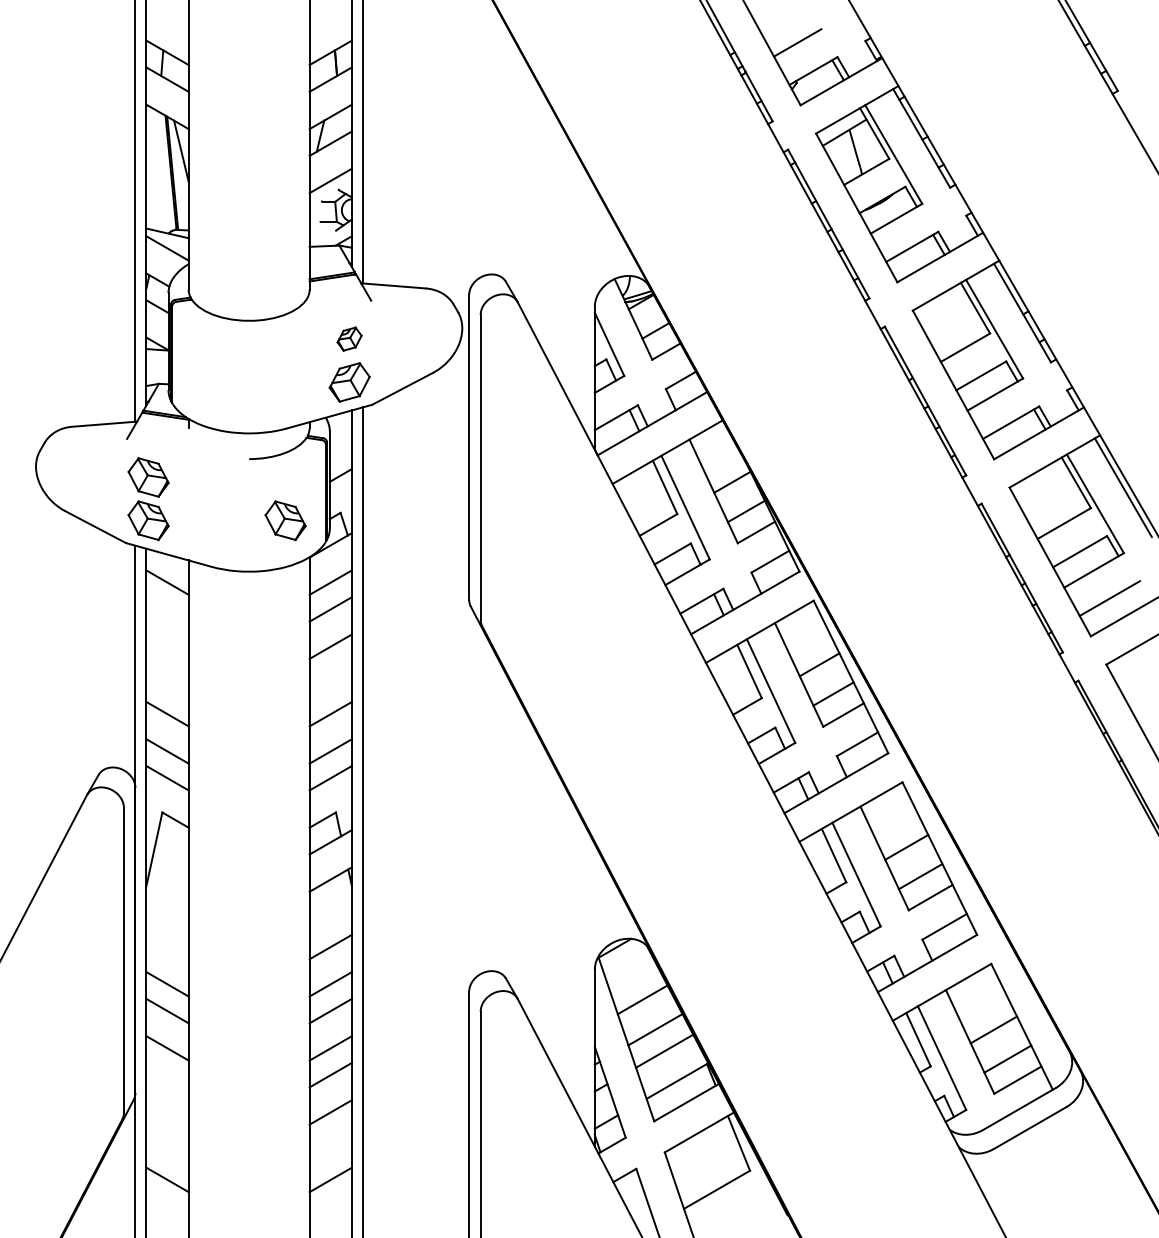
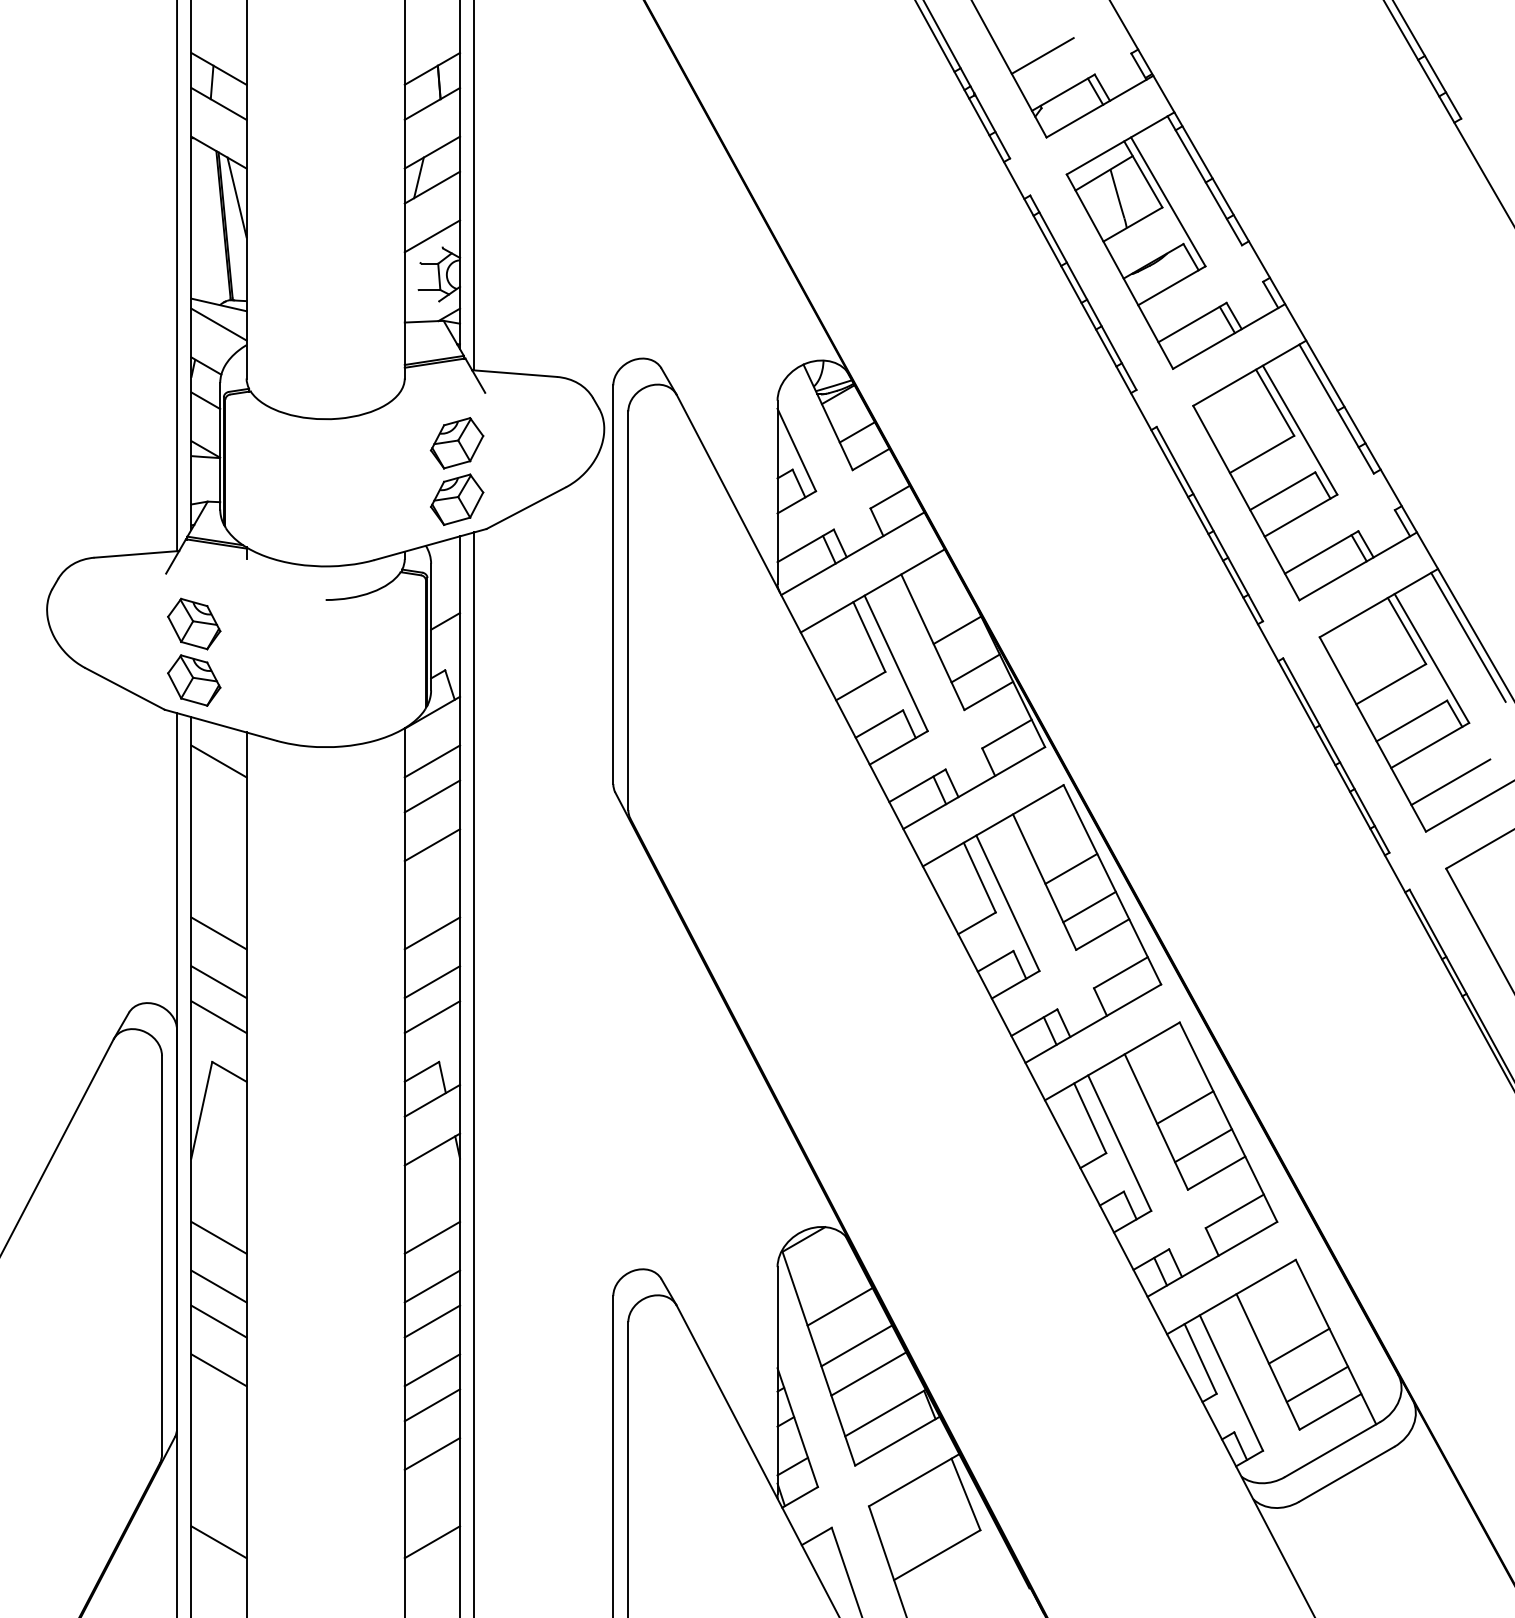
part: (349, 338) -> (456, 442), size x1.67
part: (285, 520) -> (373, 680), removed
line: (167, 946) -> (218, 1237), added

